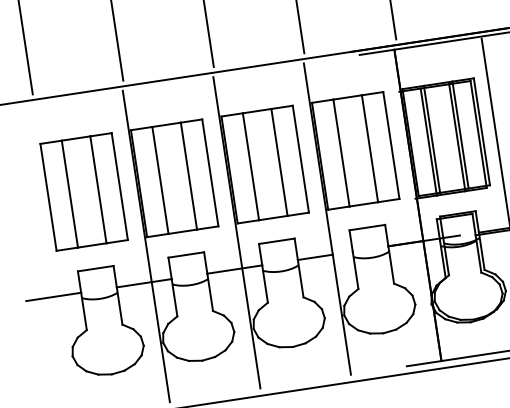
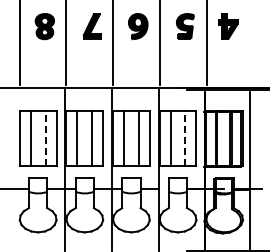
line: (370, 148) -> (185, 138), solid -> dashed
line: (98, 189) -> (45, 138), solid -> dashed

